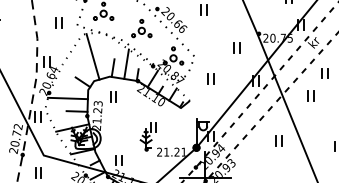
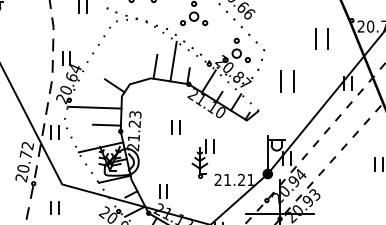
part: (236, 47) -> (321, 39), size x1.6
line: (92, 56) -> (127, 51), removed
part: (210, 78) -> (286, 80), size x1.6
part: (113, 96) -> (176, 126), moved

